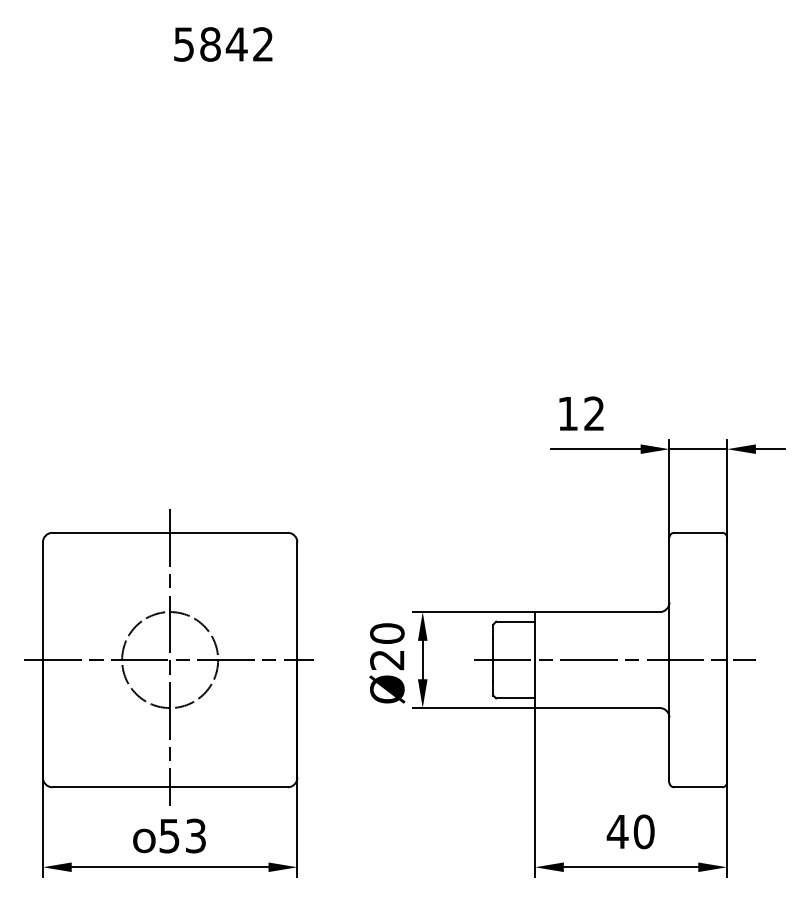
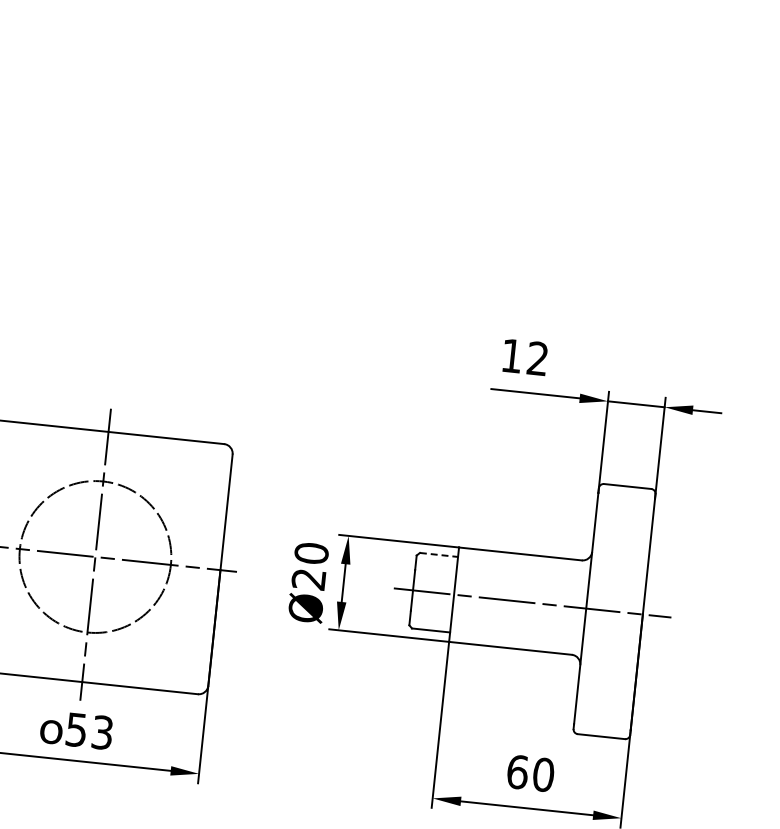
line: (516, 621) -> (439, 554), solid -> dashed
circle: (170, 660) -> (95, 557), size x1.6
text: (617, 831) -> (517, 771), 40 -> 60

